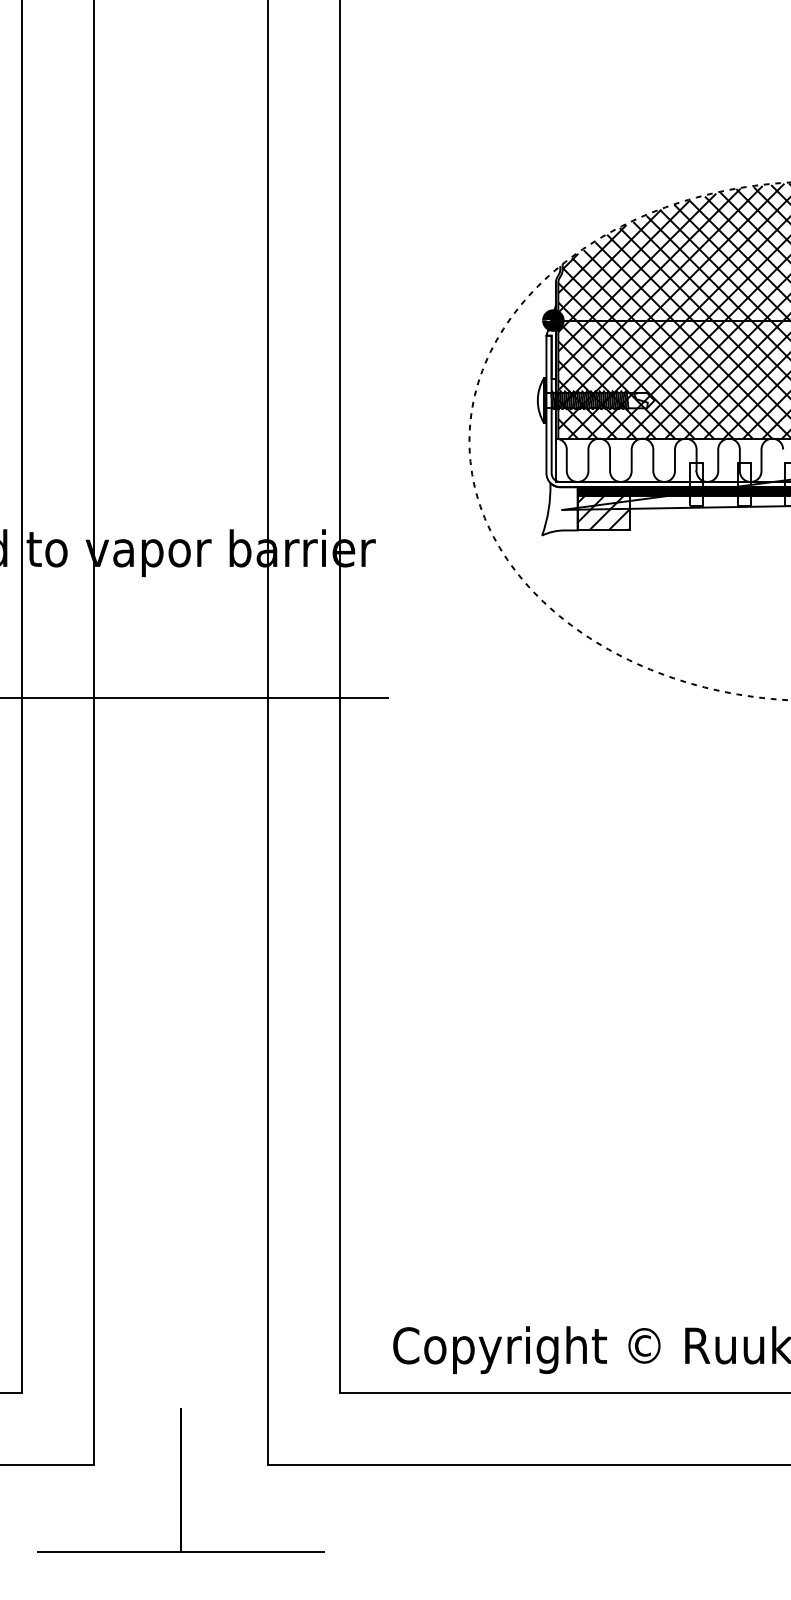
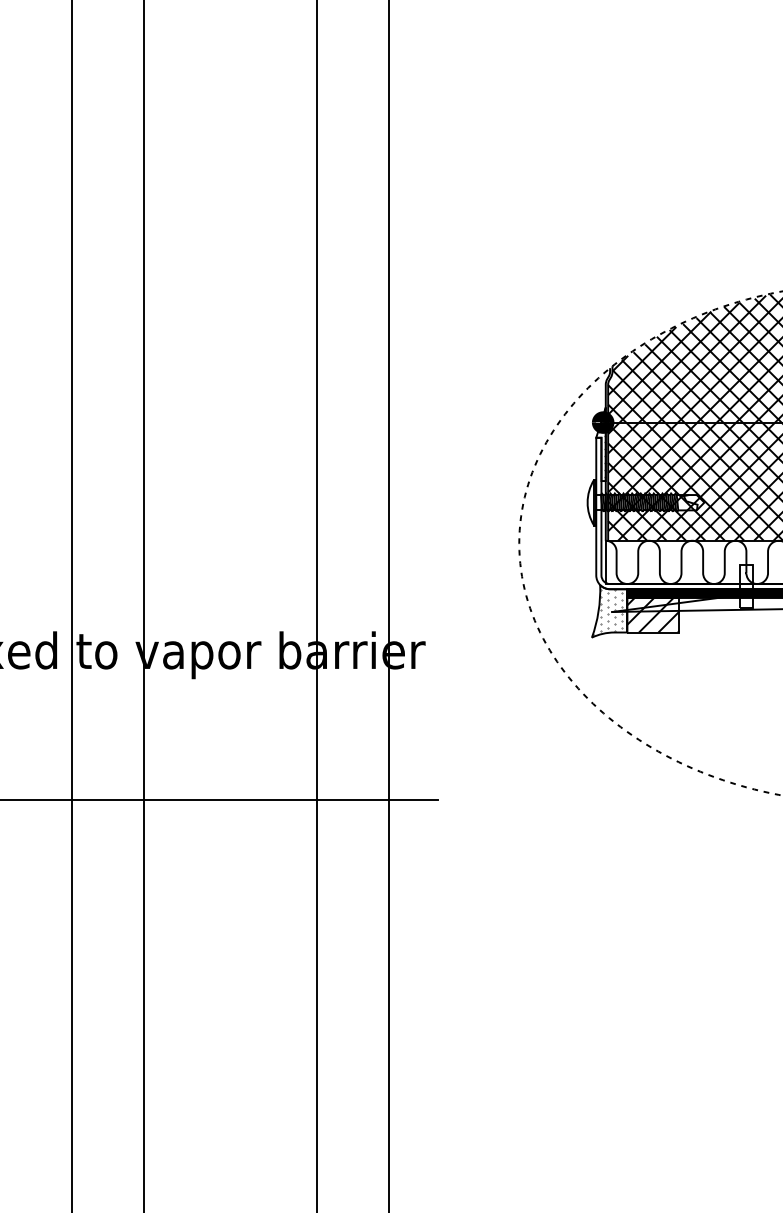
hatch: (557, 509) -> (607, 611), added

